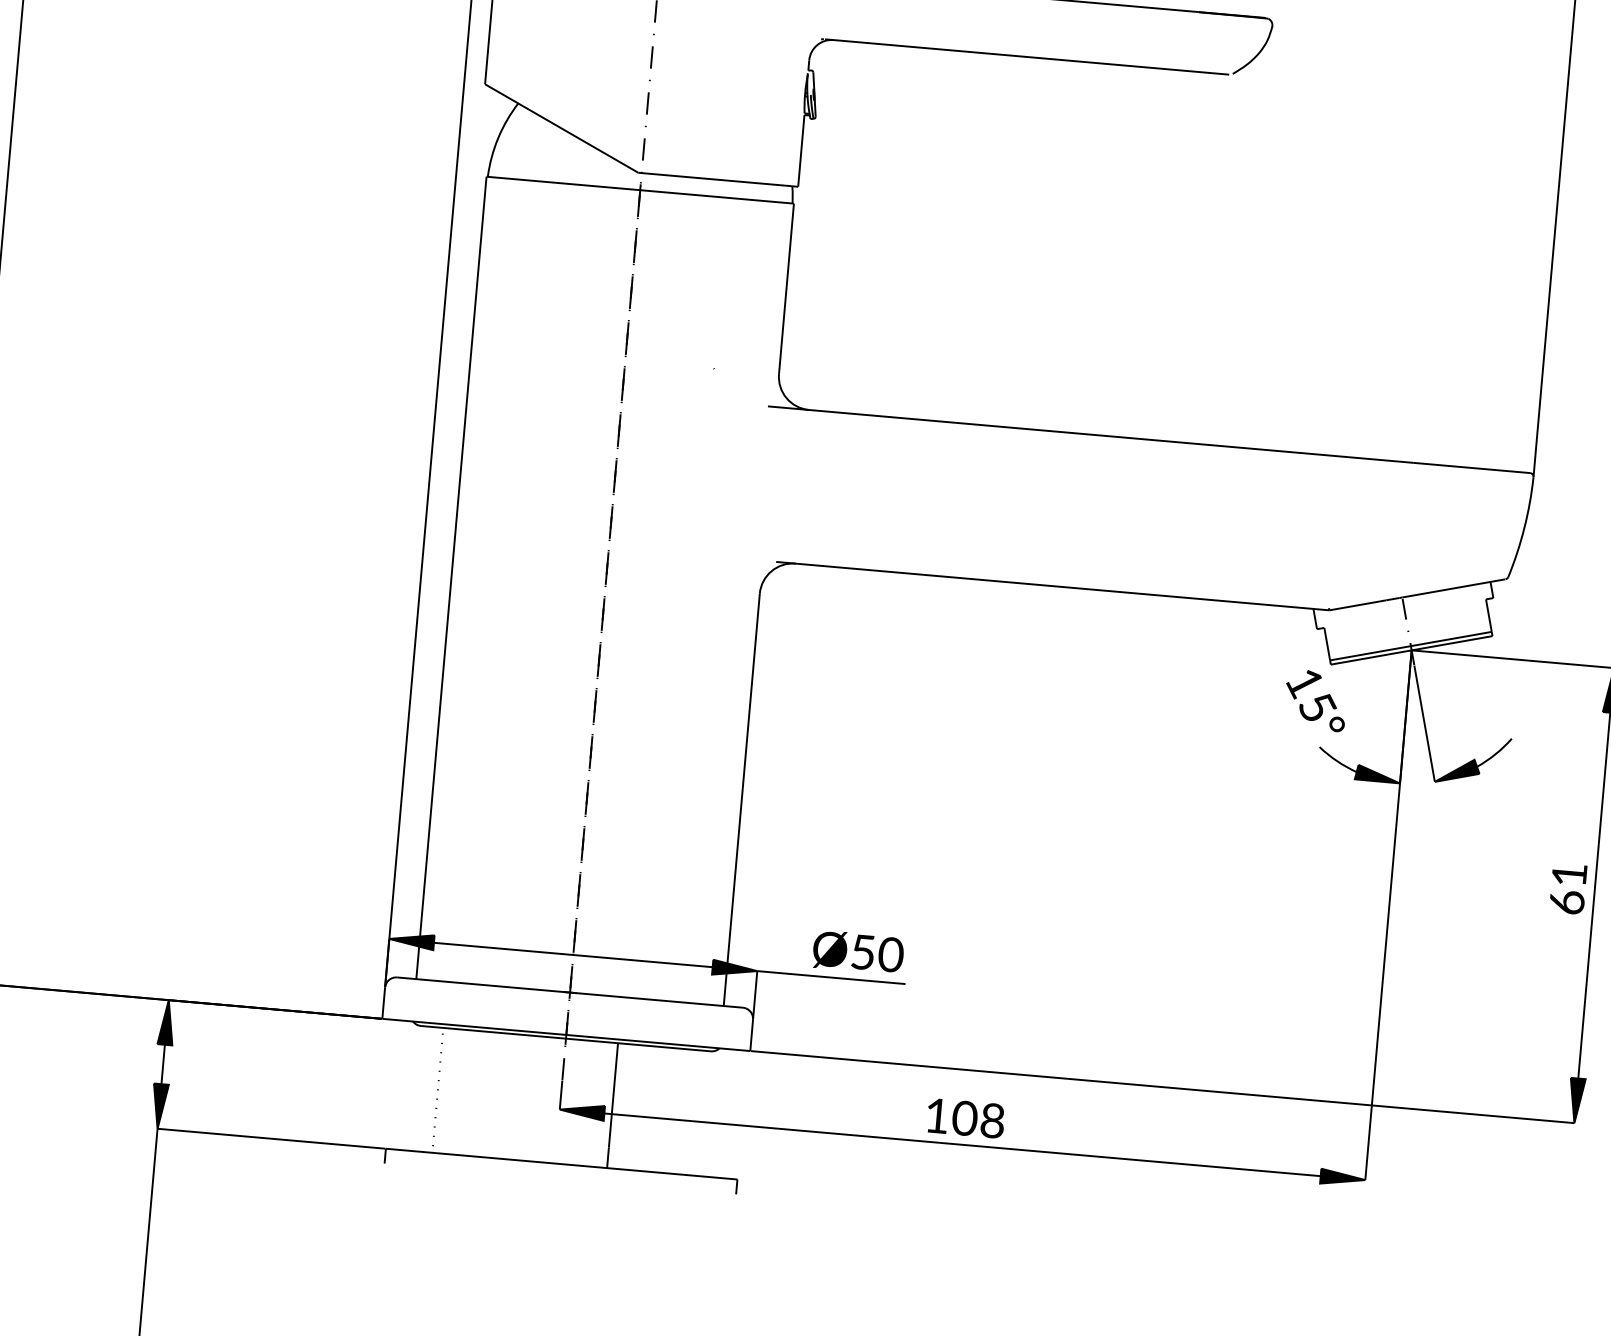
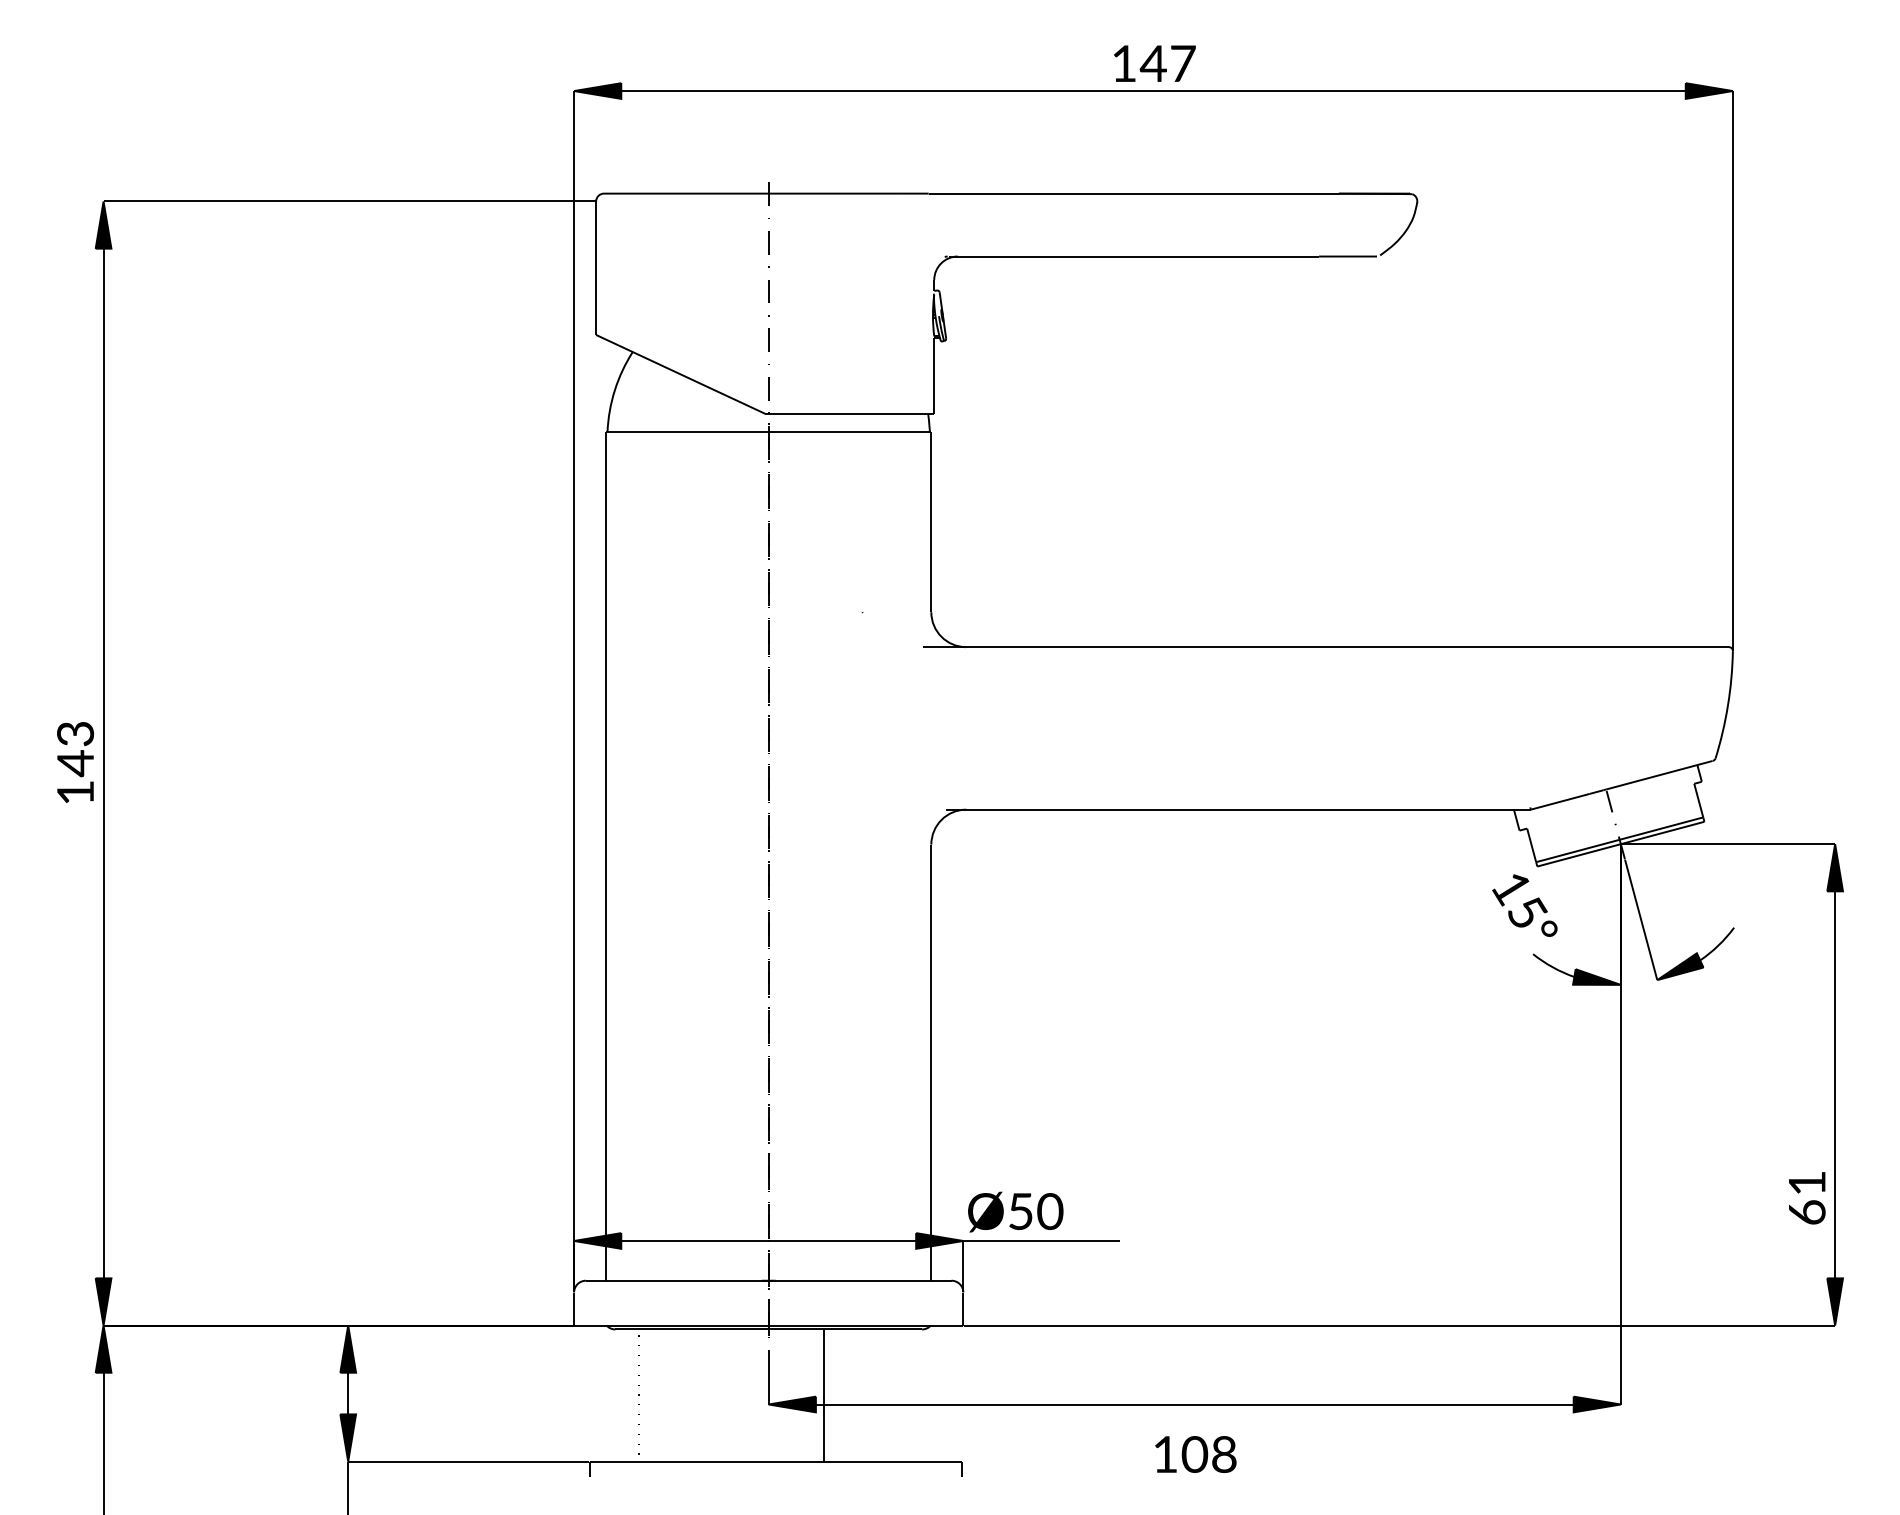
text: (1568, 889) -> (1807, 1198), moved
text: (858, 951) -> (1015, 1211), moved
text: (965, 1118) -> (1195, 1454), moved

